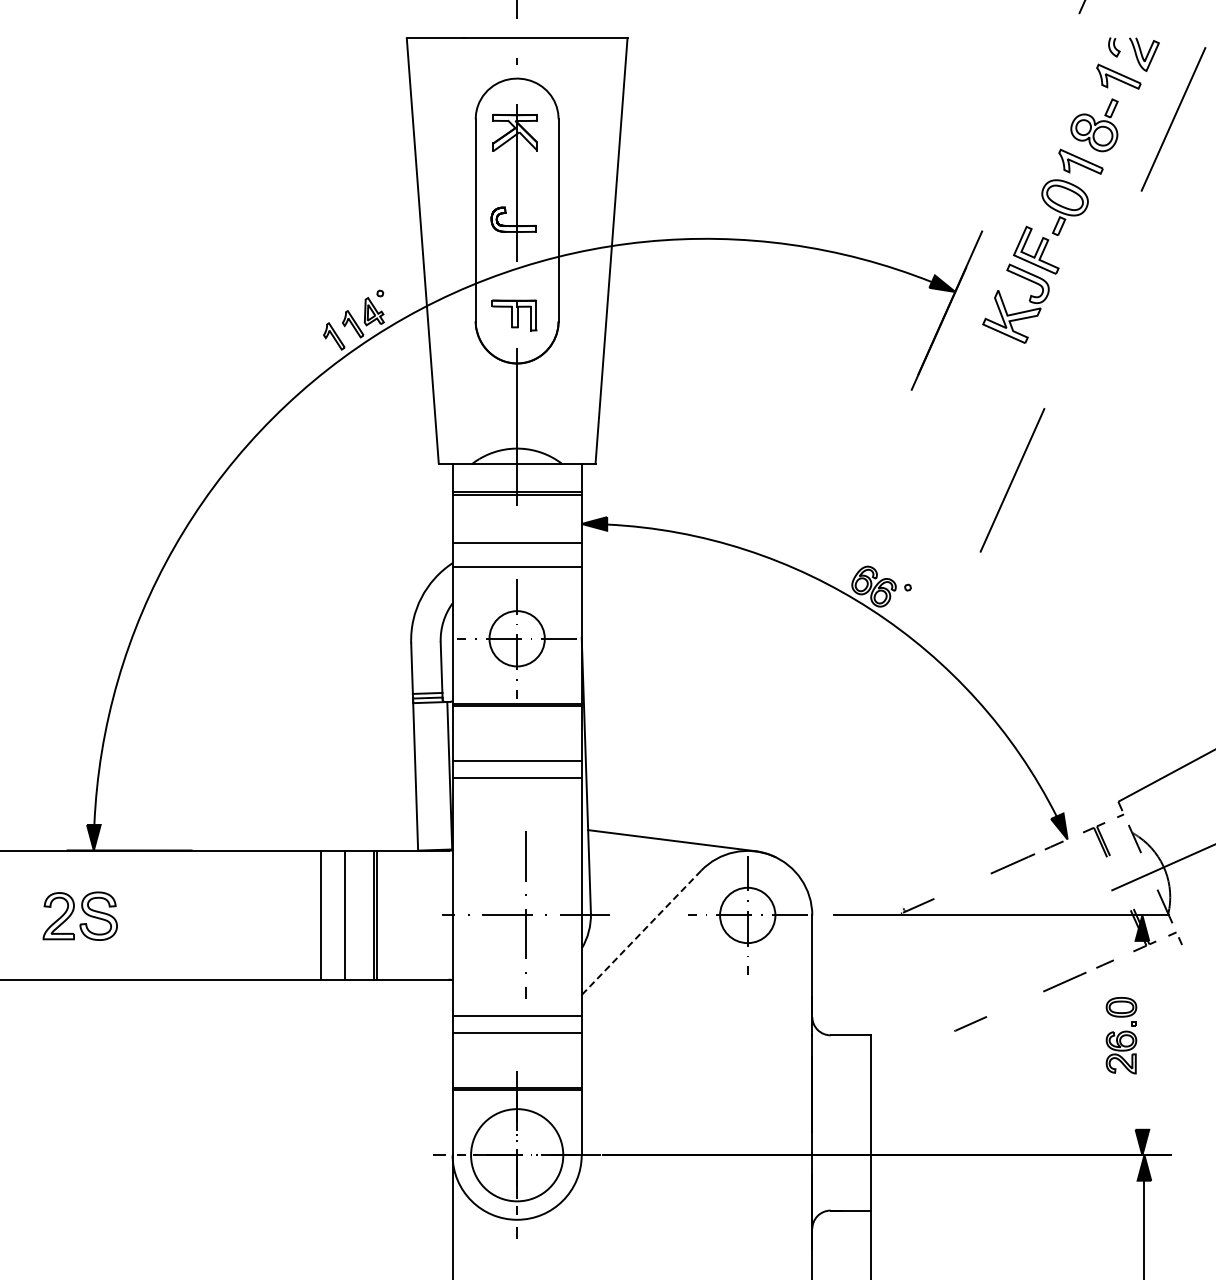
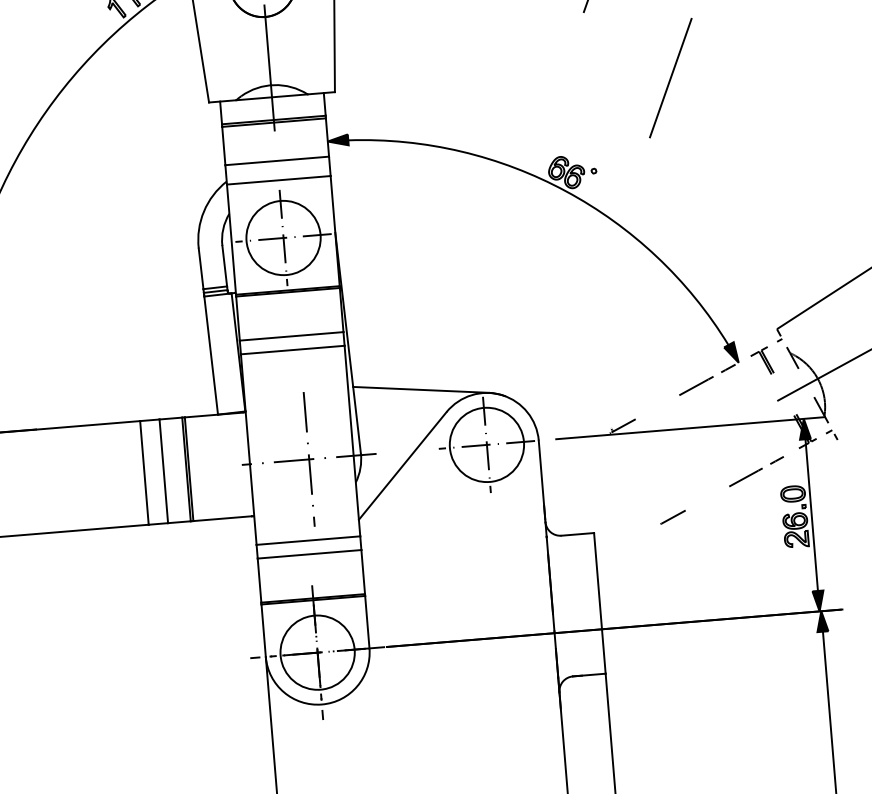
circle: (517, 638) -> (283, 237), size x1.67
circle: (747, 915) -> (486, 444), size x1.67
line: (641, 933) -> (402, 466), dashed -> solid
line: (1142, 1034) -> (811, 514), added

